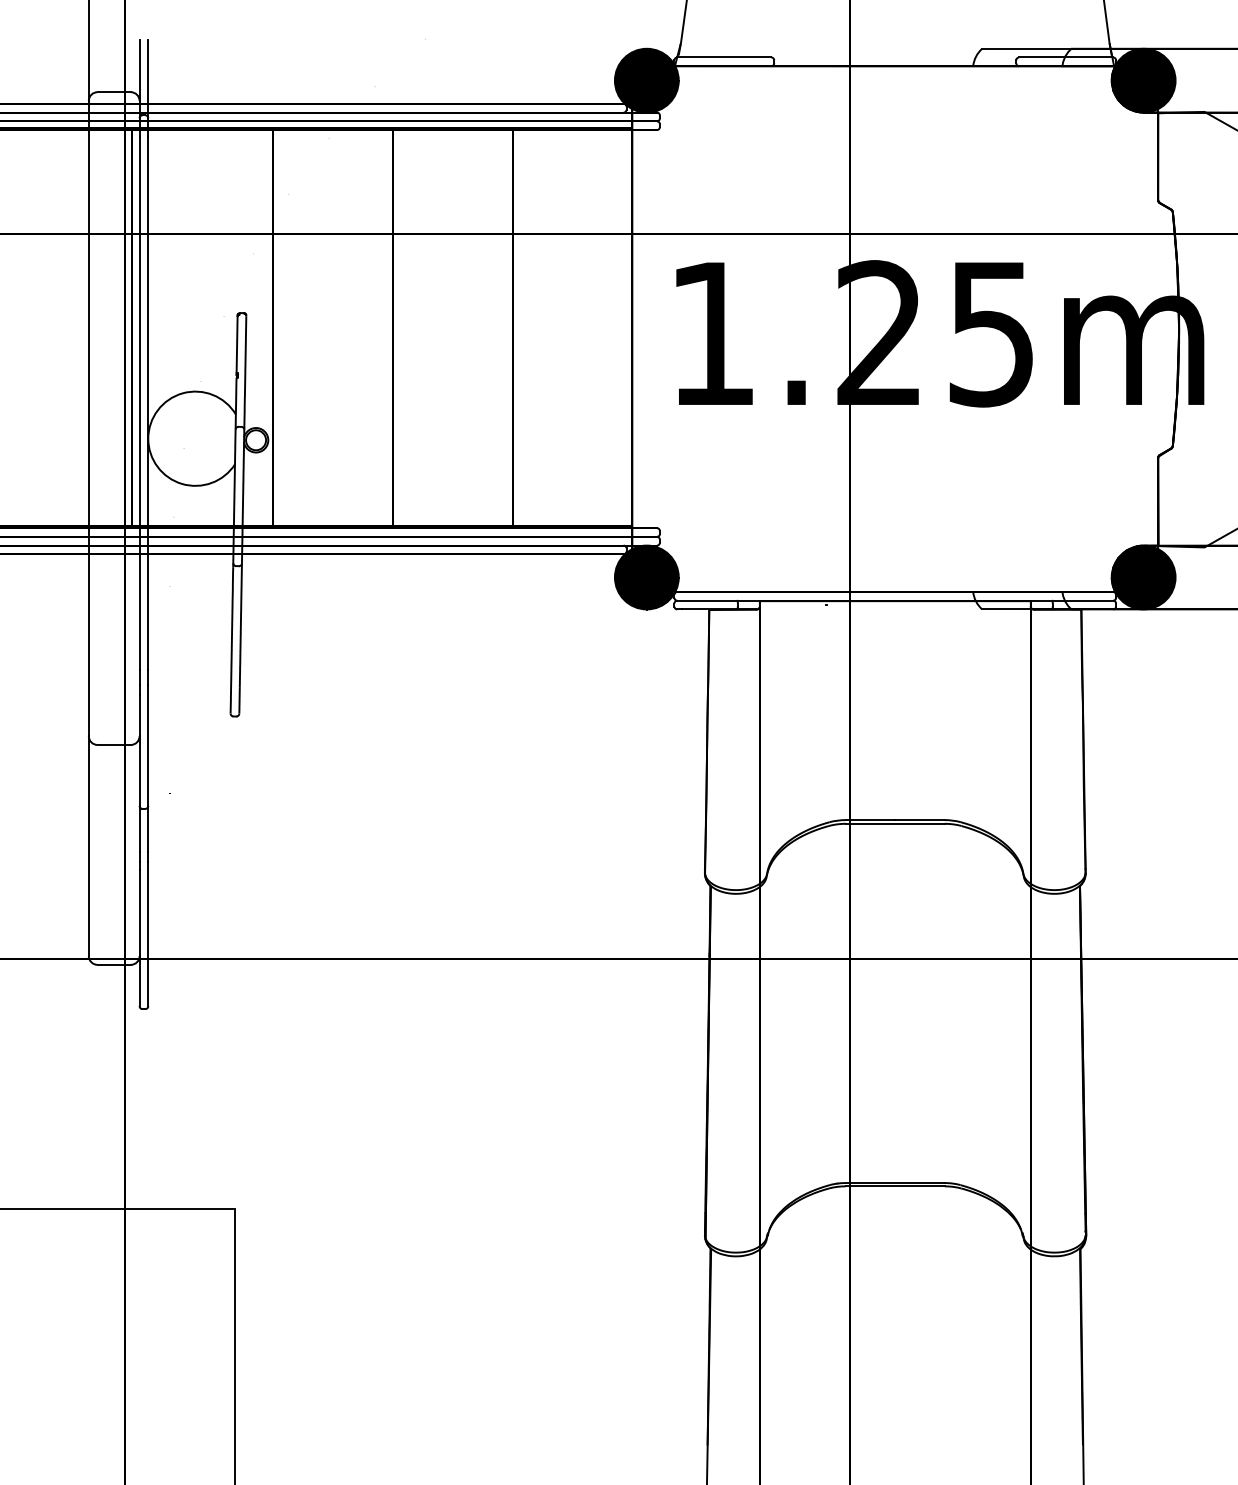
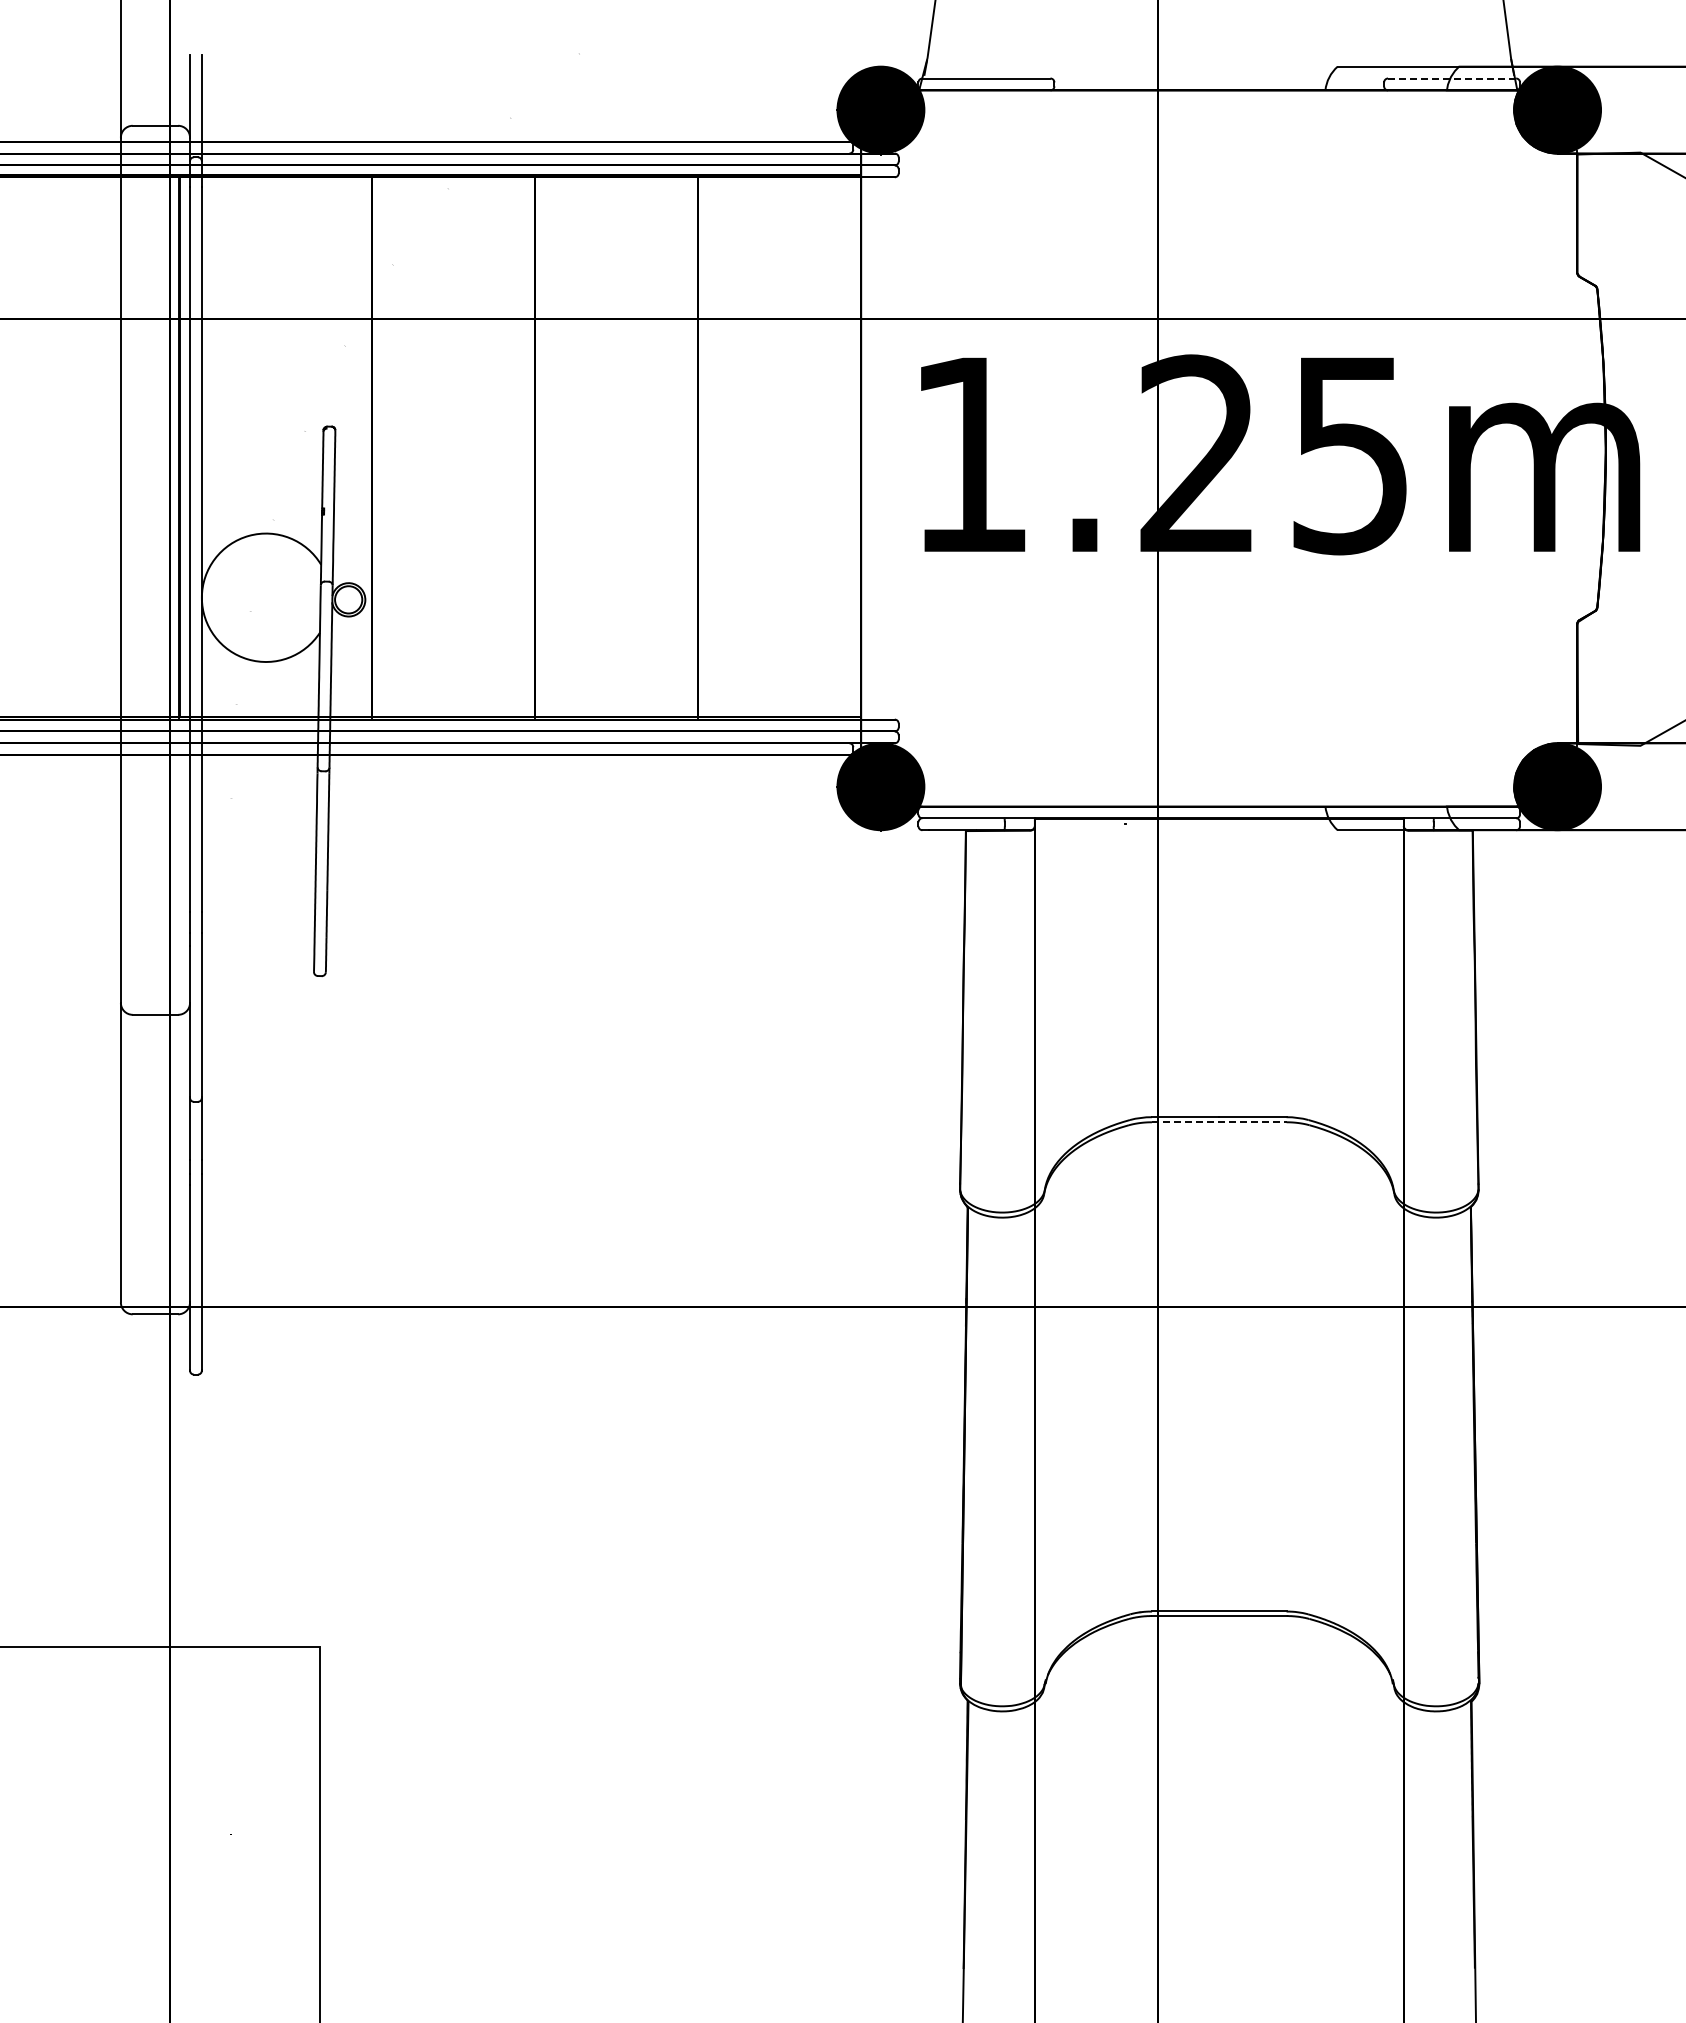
line: (1066, 57) -> (1452, 78), solid -> dashed
line: (895, 823) -> (1219, 1122), solid -> dashed

